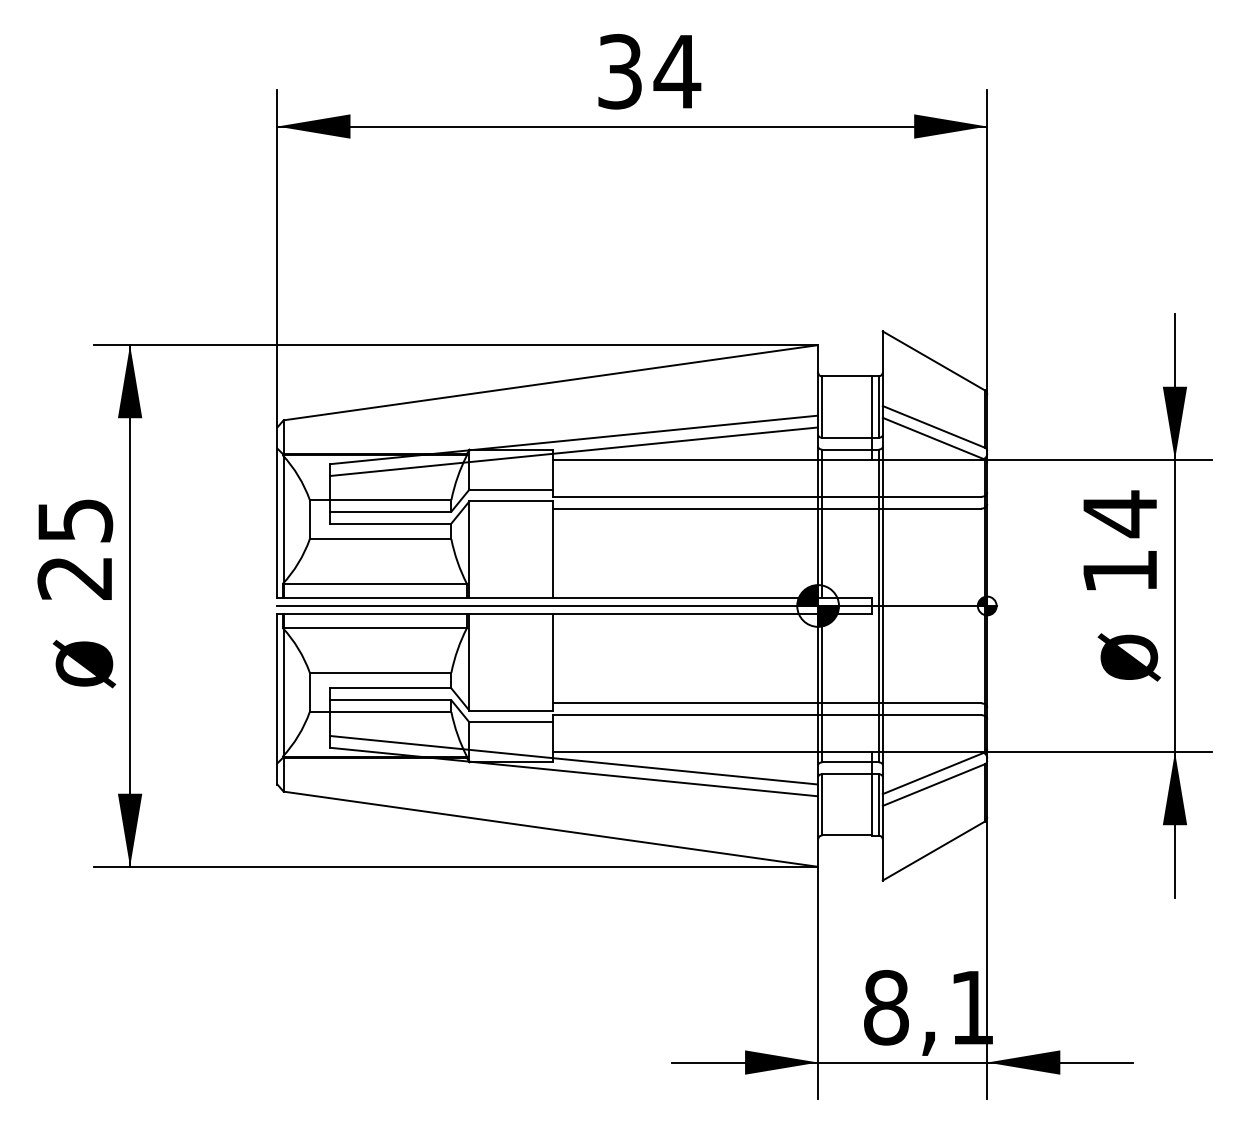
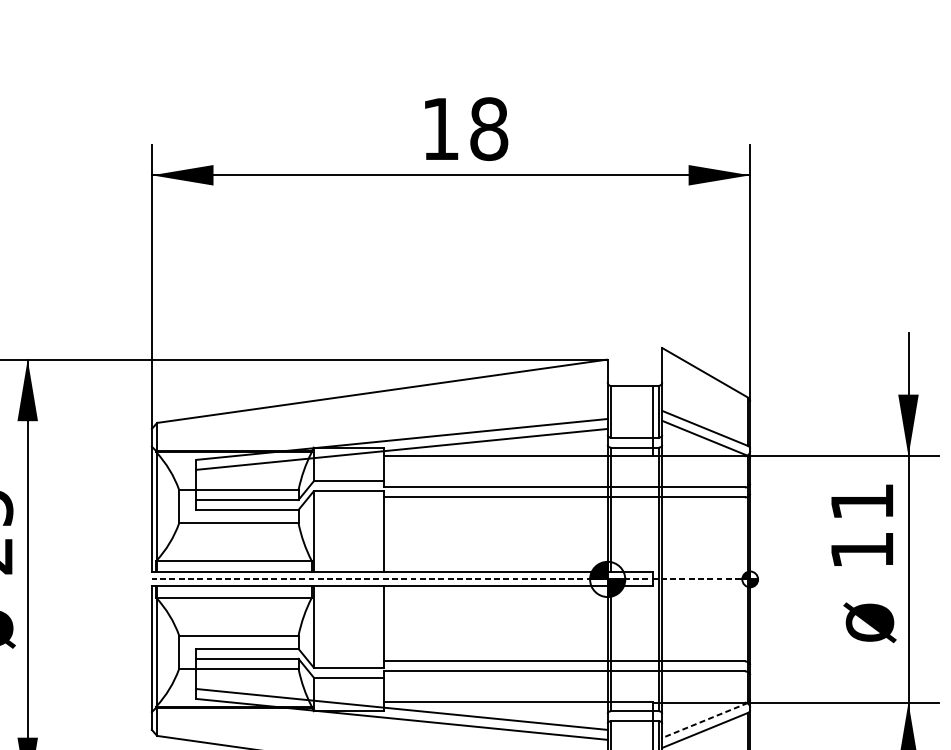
text: (649, 71) -> (465, 128), 34 -> 18
text: (1119, 514) -> (861, 502), 14 -> 11
line: (632, 605) -> (451, 579), solid -> dashed
line: (933, 773) -> (704, 720), solid -> dashed

